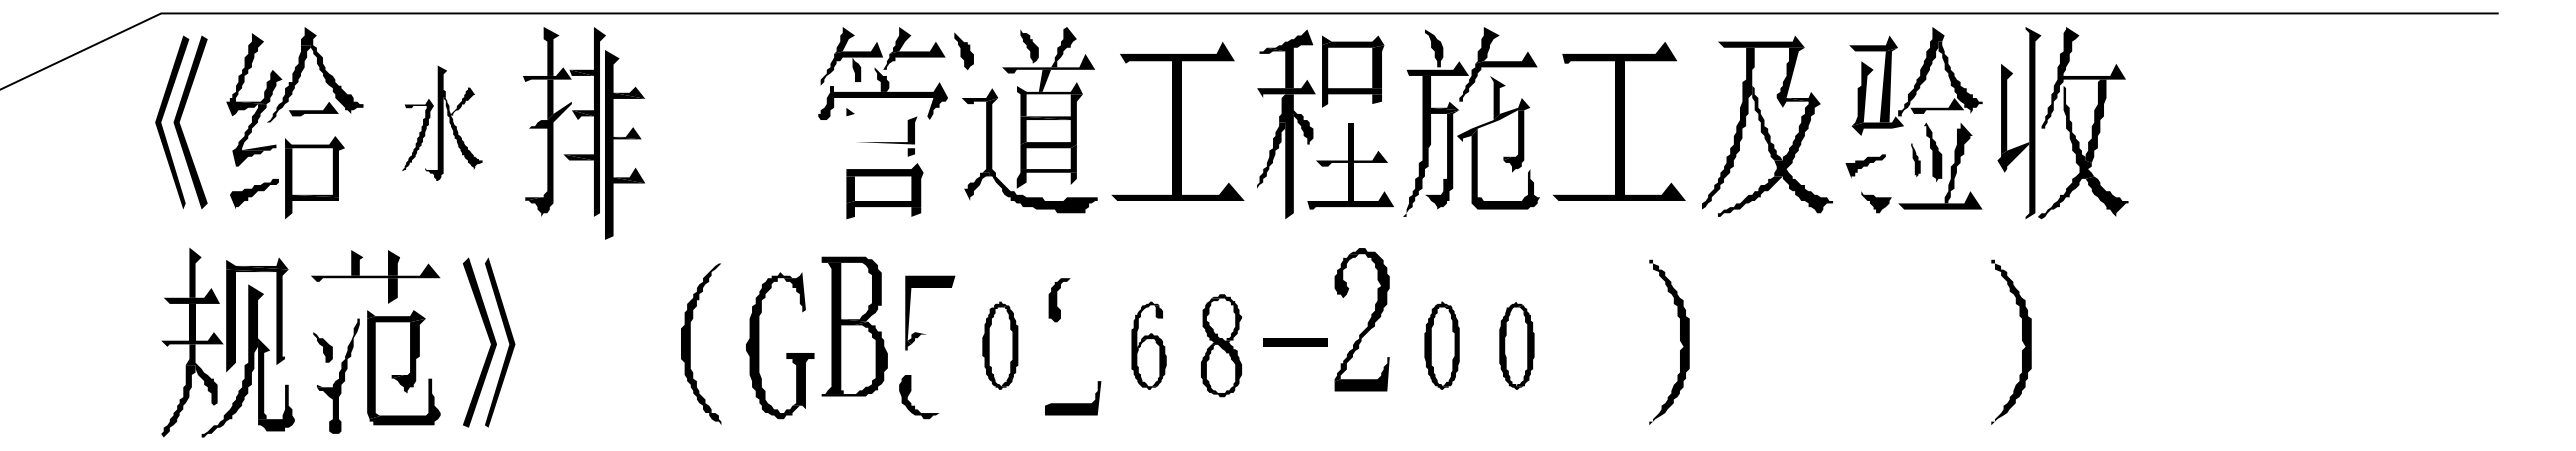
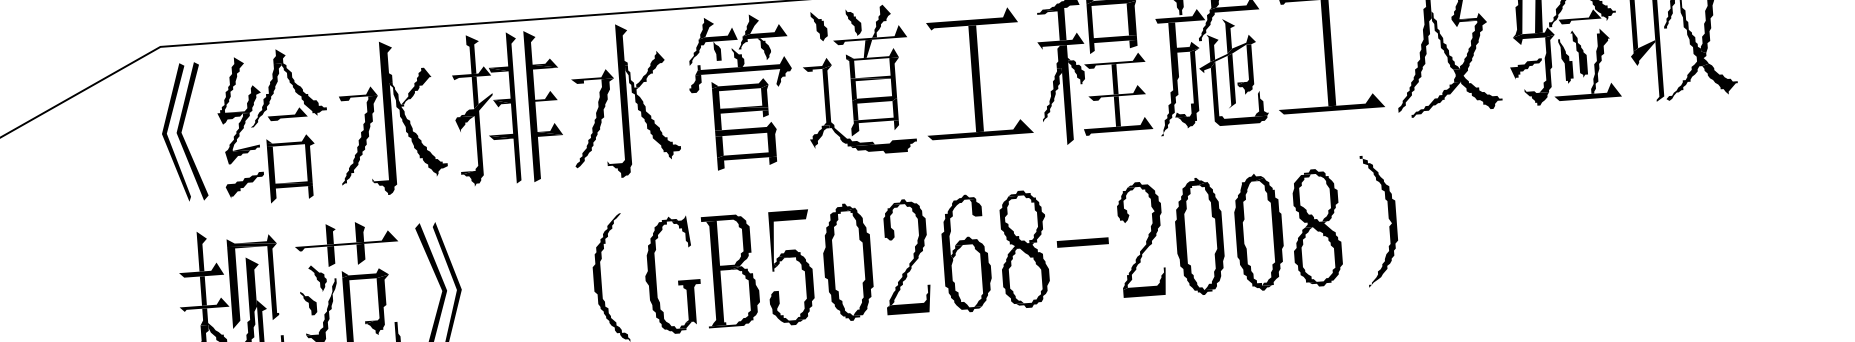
part: (963, 50) -> (818, 25), moved
fill: (915, 71) -> (764, 49), added
fill: (1476, 111) -> (1213, 48), added
fill: (1351, 118) -> (1114, 60), added
part: (442, 123) -> (390, 118), size x1.67
part: (735, 123) -> (624, 100), added
fill: (534, 138) -> (464, 124), added
fill: (881, 138) -> (741, 104), added
part: (625, 144) -> (545, 105), moved
fill: (1494, 154) -> (1230, 81), added
part: (1915, 160) -> (1565, 61), size x1.67
fill: (1891, 161) -> (1546, 63), added
fill: (1431, 191) -> (1182, 114), added
fill: (335, 208) -> (310, 192), added
fill: (369, 290) -> (342, 255), added
fill: (336, 317) -> (317, 278), added
part: (1367, 323) -> (1145, 241), moved
part: (854, 326) -> (731, 270), moved
fill: (1072, 338) -> (904, 252), added
part: (2022, 341) -> (1661, 199), removed
part: (1000, 345) -> (848, 262), size x1.67
part: (1148, 345) -> (965, 253), size x1.67
part: (1221, 345) -> (1024, 249), size x1.43
part: (1441, 345) -> (1199, 236), size x1.67
part: (1516, 345) -> (1258, 232), size x1.67
part: (1588, 345) -> (1316, 227), added
fill: (935, 368) -> (797, 284), added

